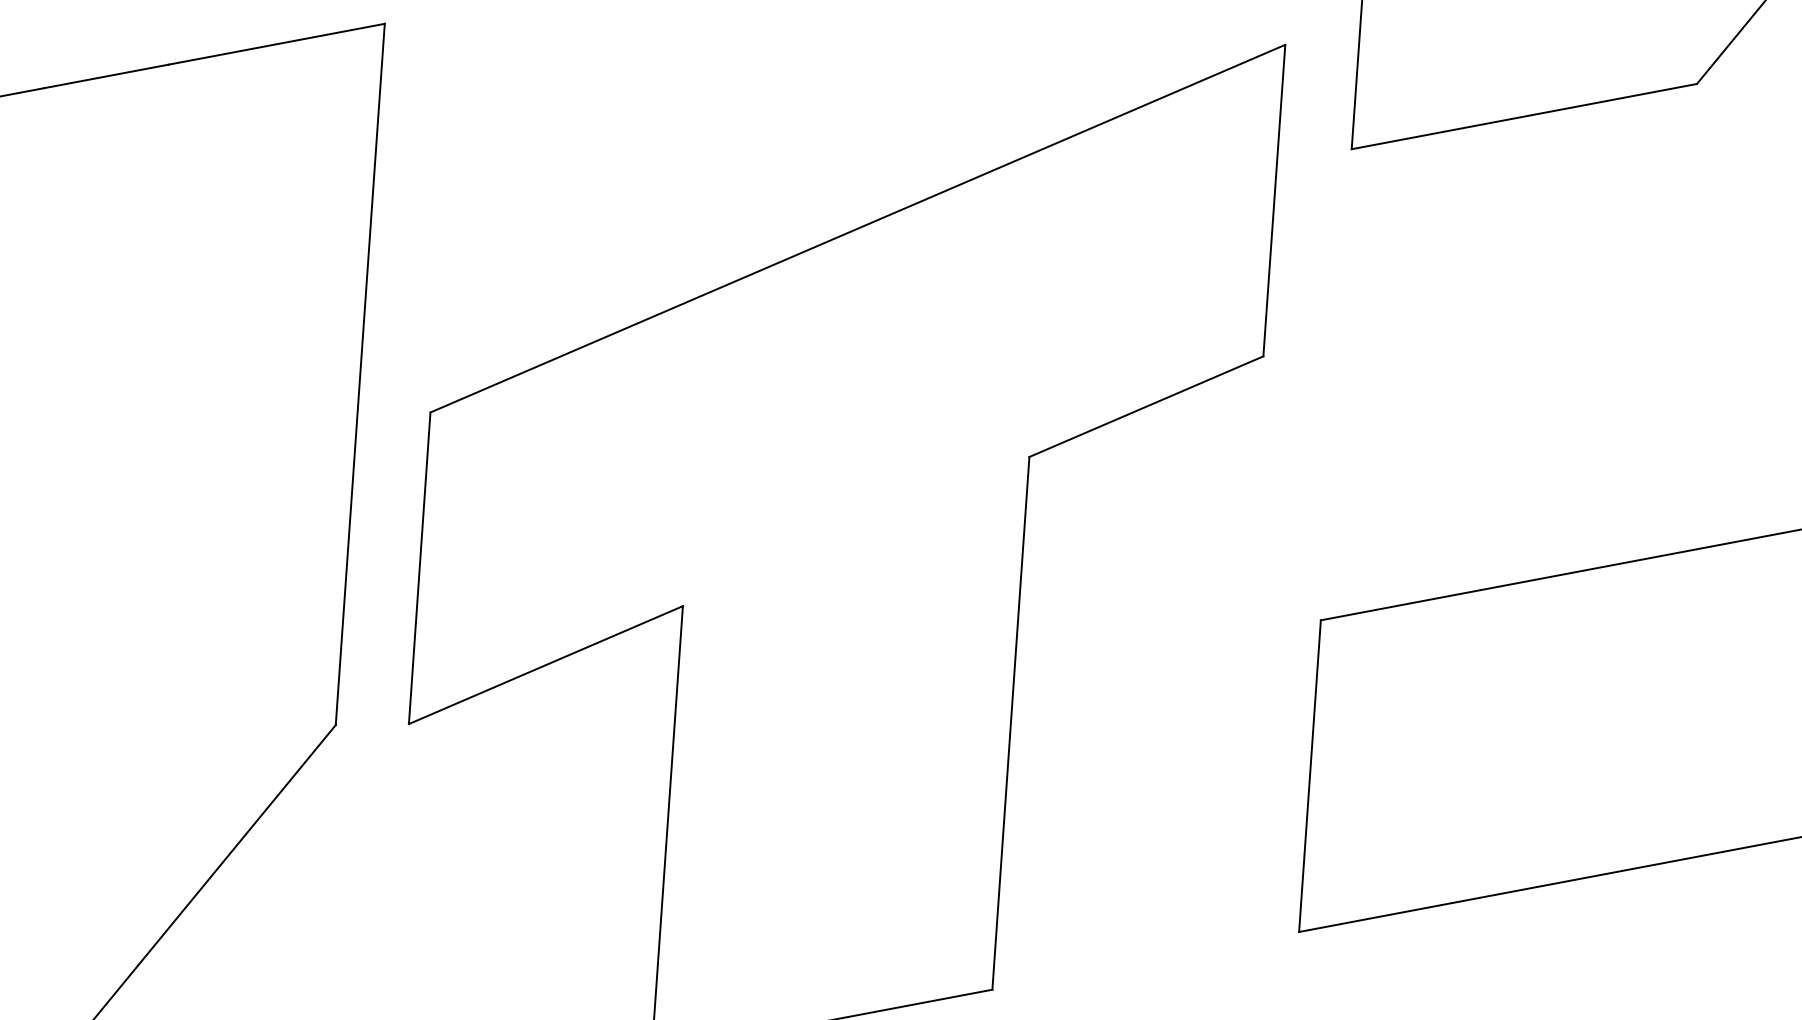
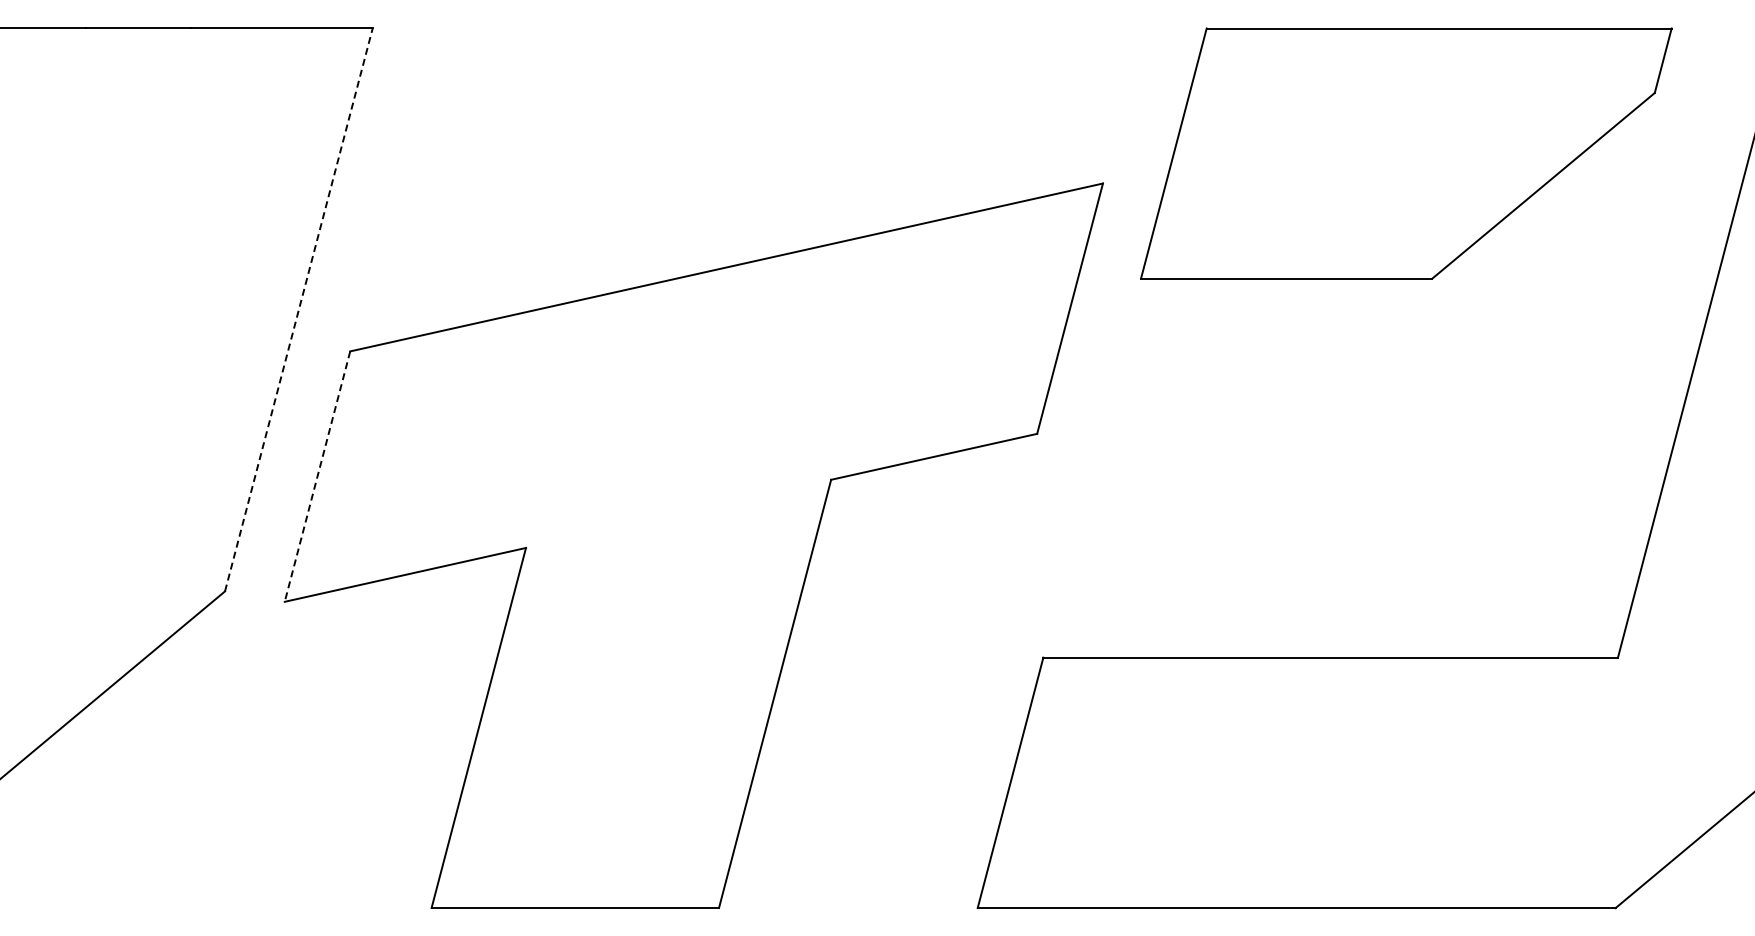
line: (360, 374) -> (299, 309), solid -> dashed
line: (419, 569) -> (317, 477), solid -> dashed

